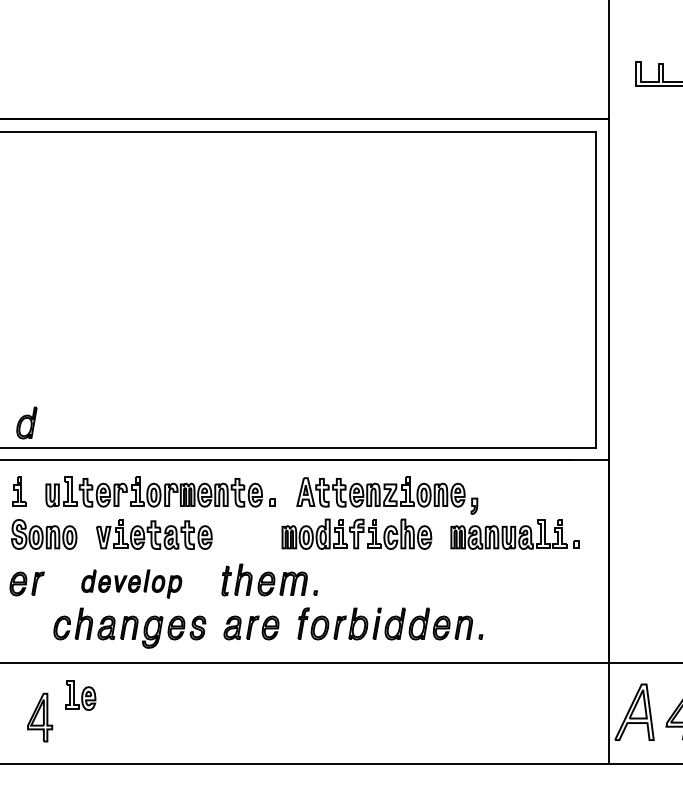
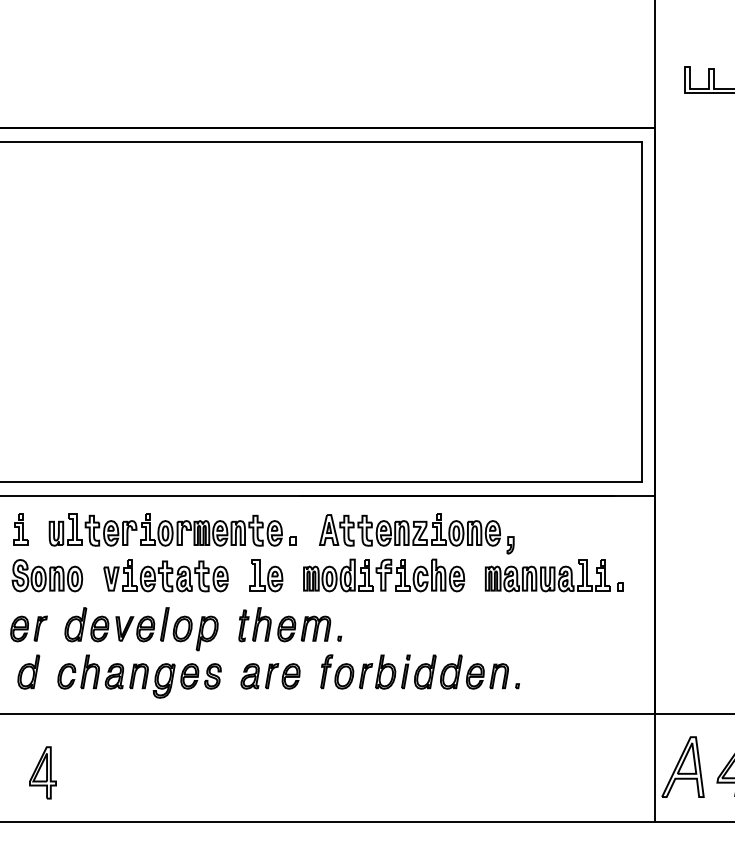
part: (26, 422) -> (28, 671), moved
part: (131, 583) -> (141, 628), size x1.43
part: (80, 695) -> (266, 575), moved

